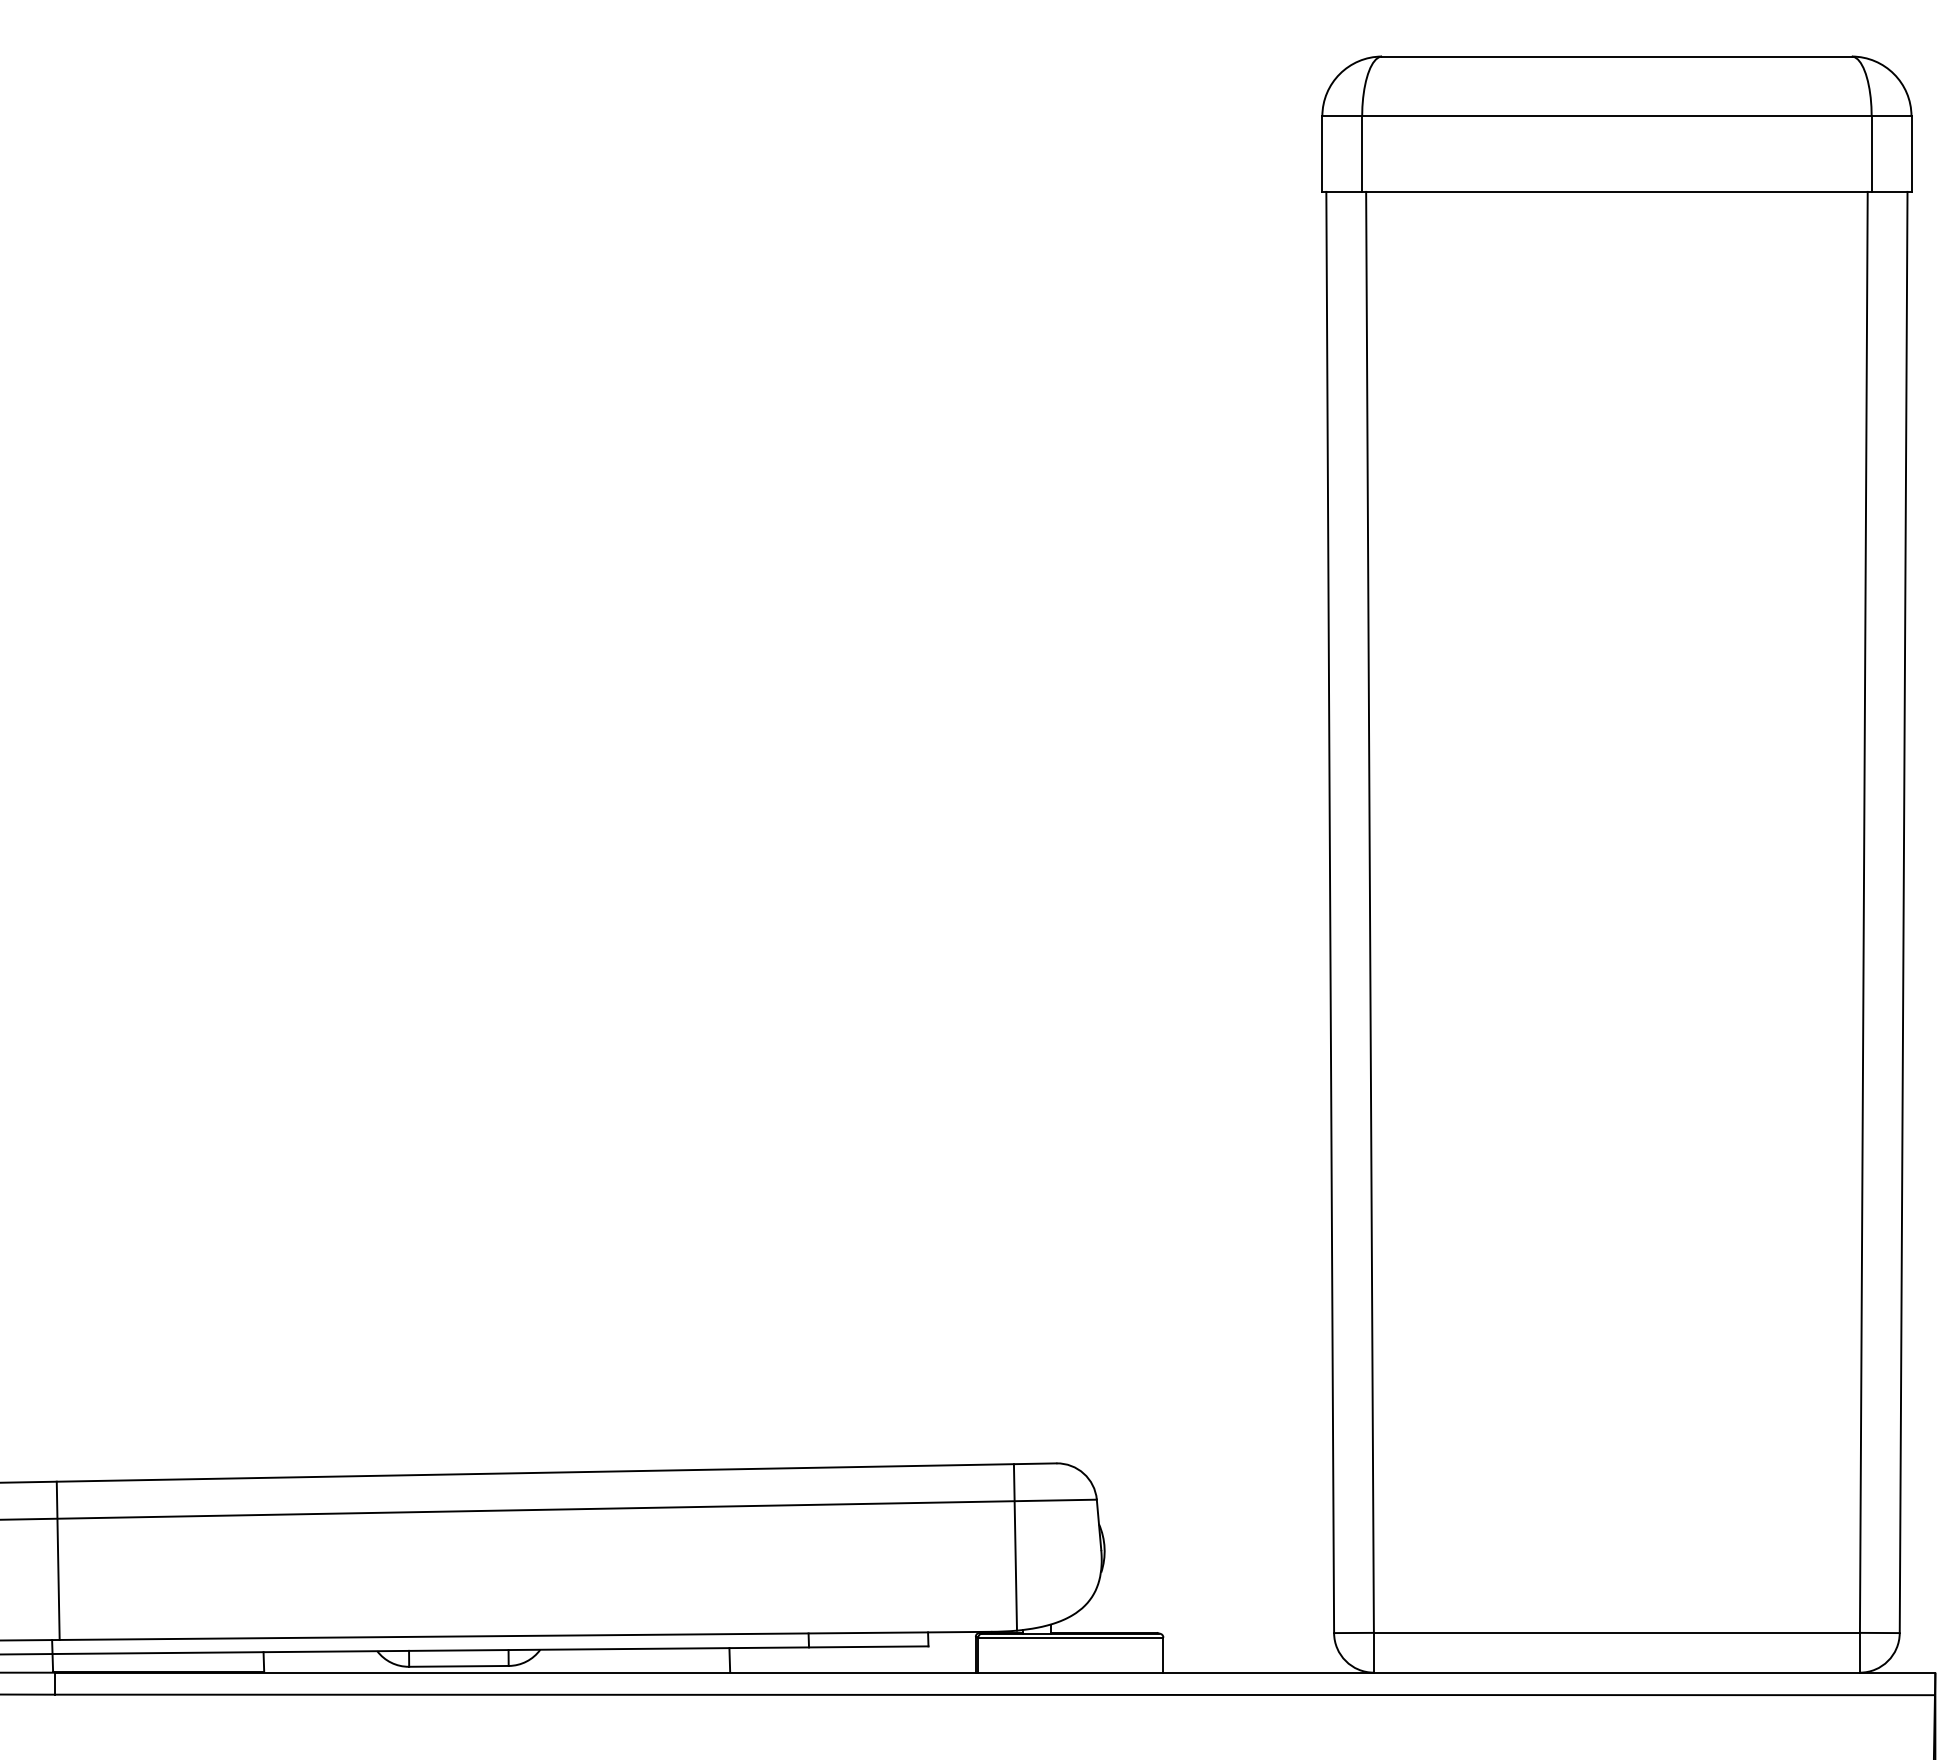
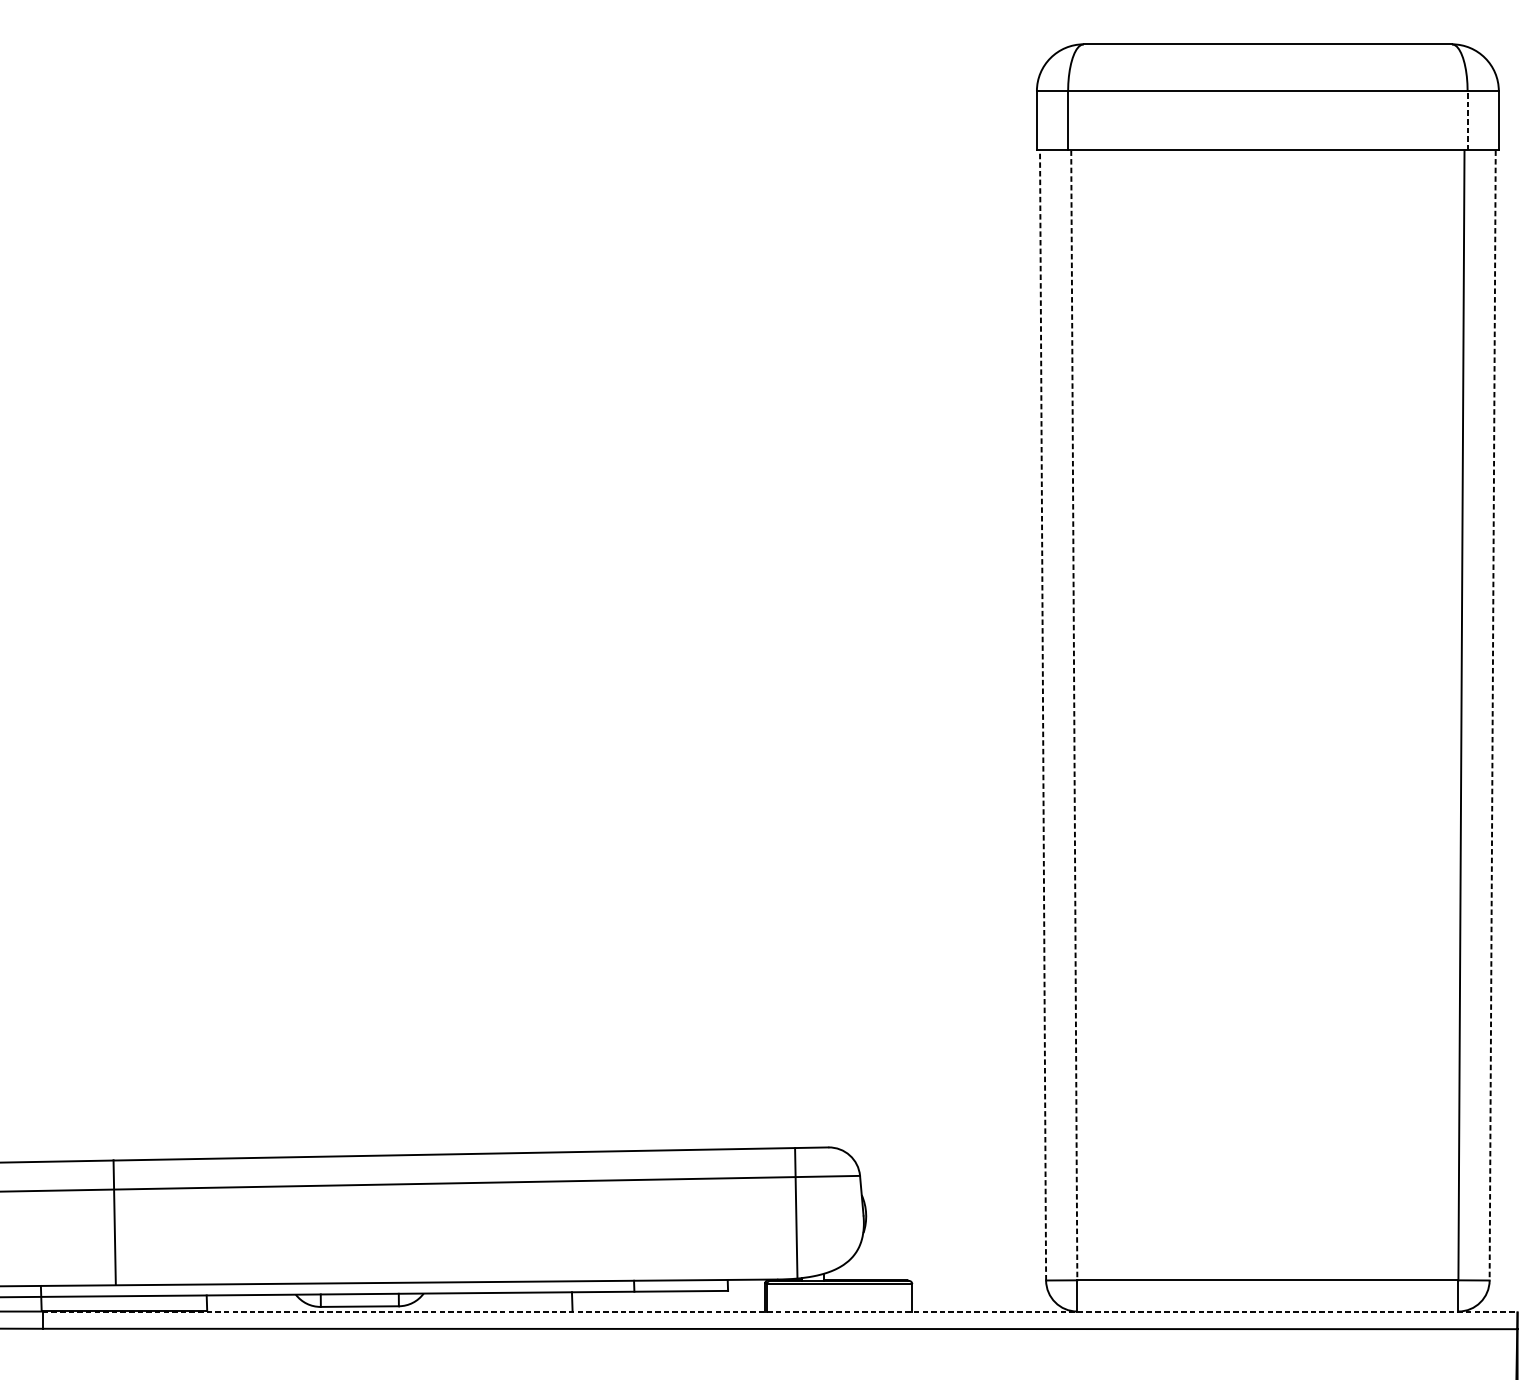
line: (1871, 154) -> (1467, 121), solid -> dashed
line: (1330, 912) -> (1043, 715), solid -> dashed
line: (1370, 912) -> (1074, 715), solid -> dashed
line: (1903, 912) -> (1492, 715), solid -> dashed
line: (57, 1560) -> (114, 1222), moved
line: (995, 1672) -> (780, 1311), solid -> dashed

